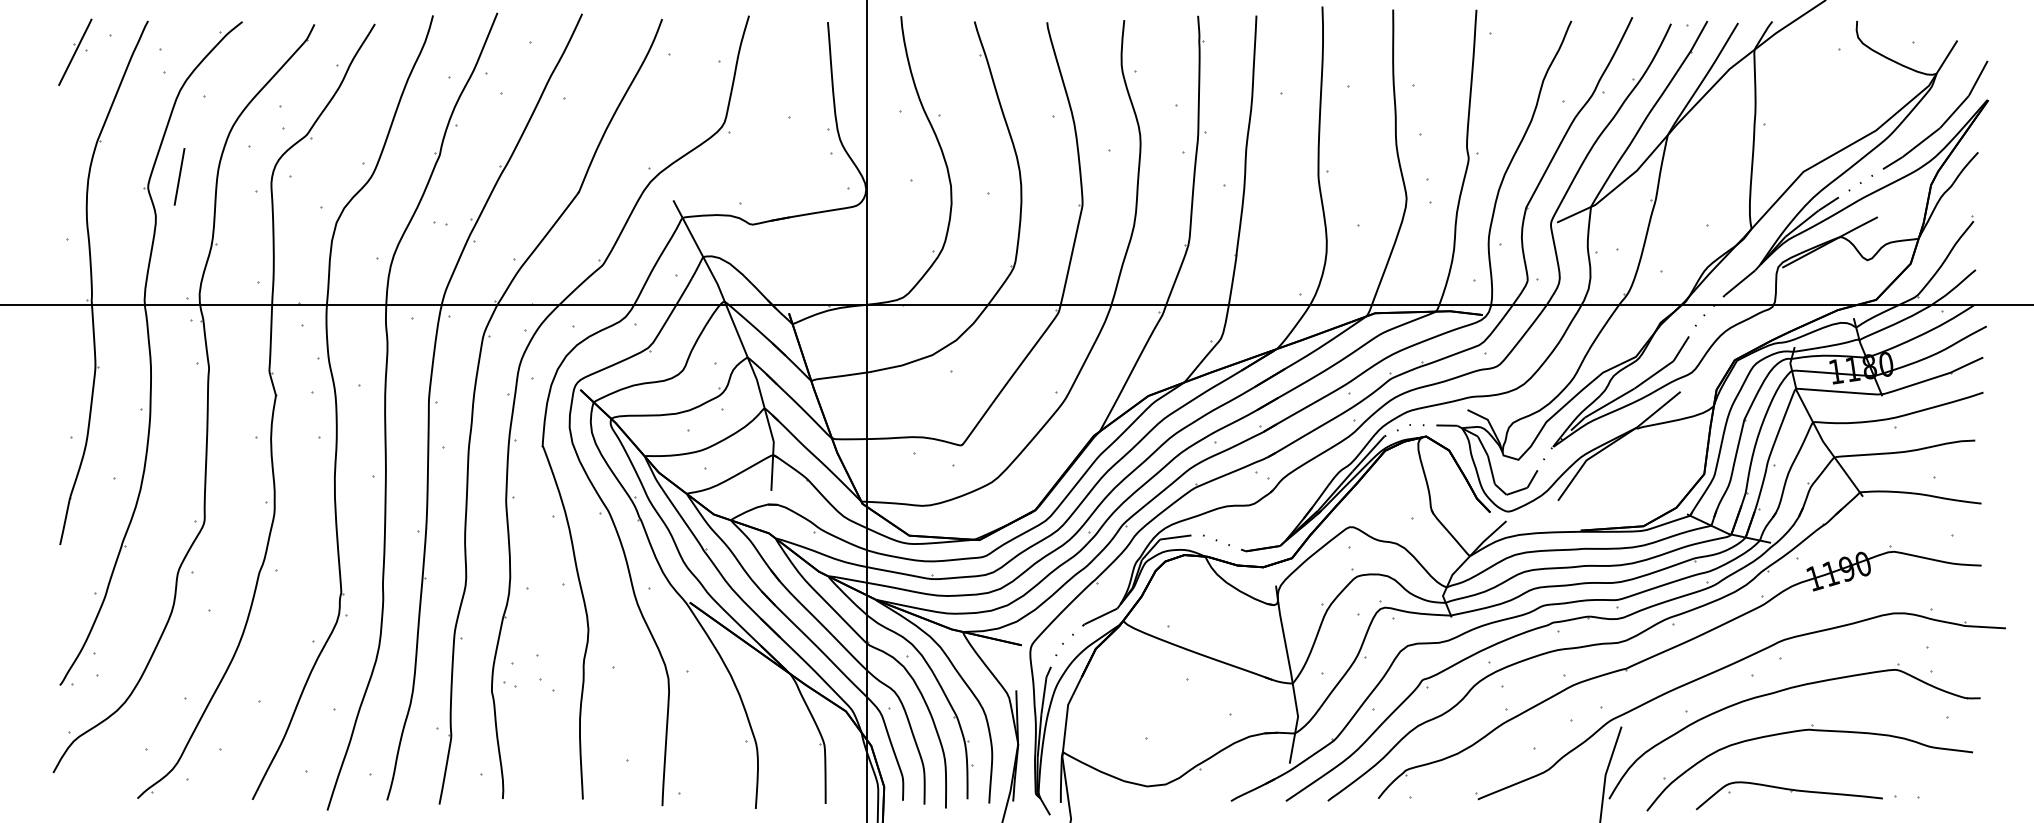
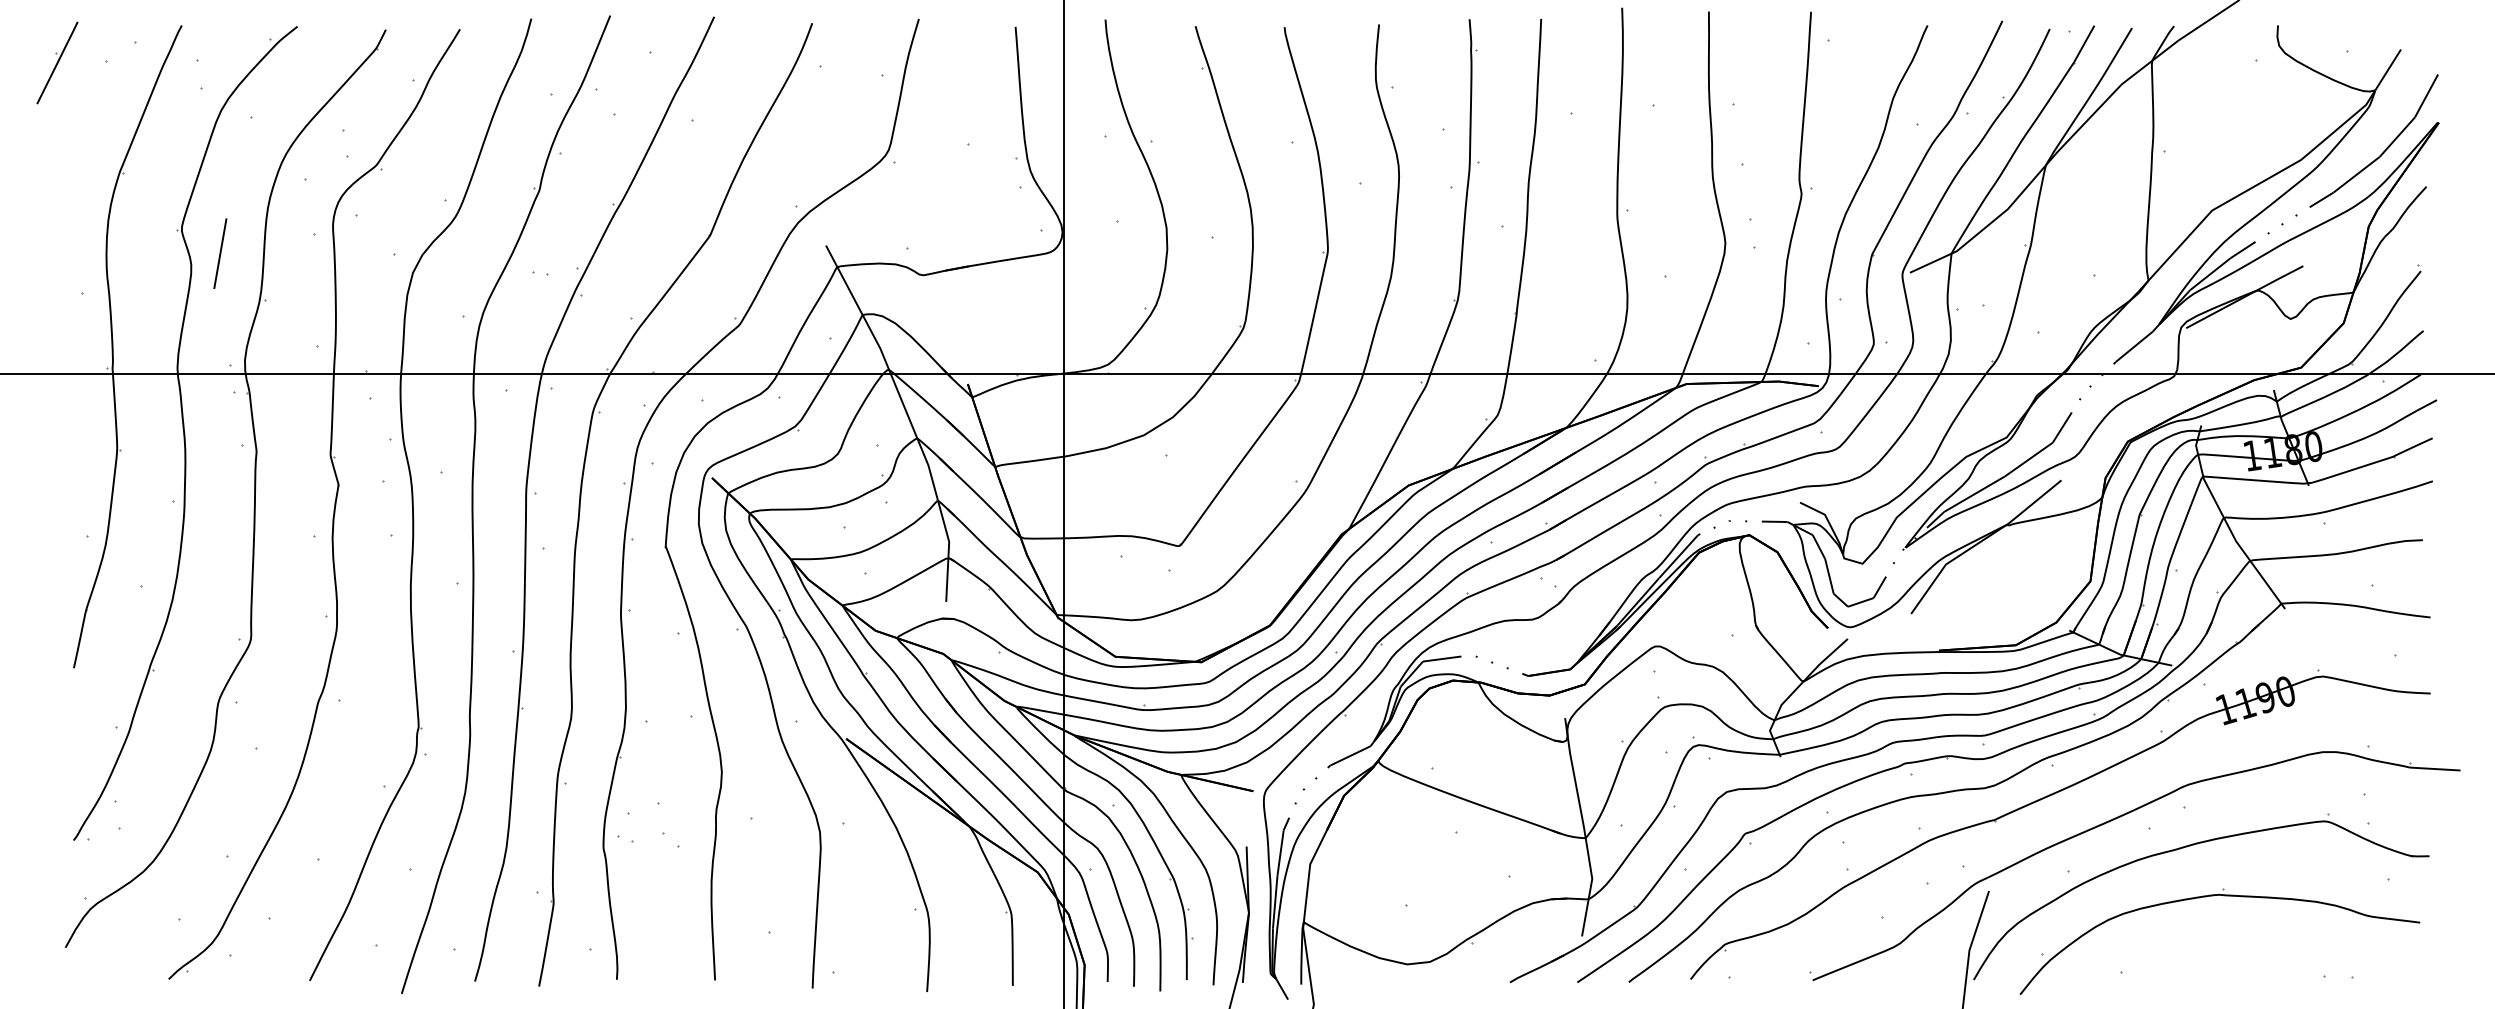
part: (75, 51) -> (57, 62), moved
line: (179, 176) -> (220, 253), moved
part: (1789, 795) -> (2194, 975), removed

